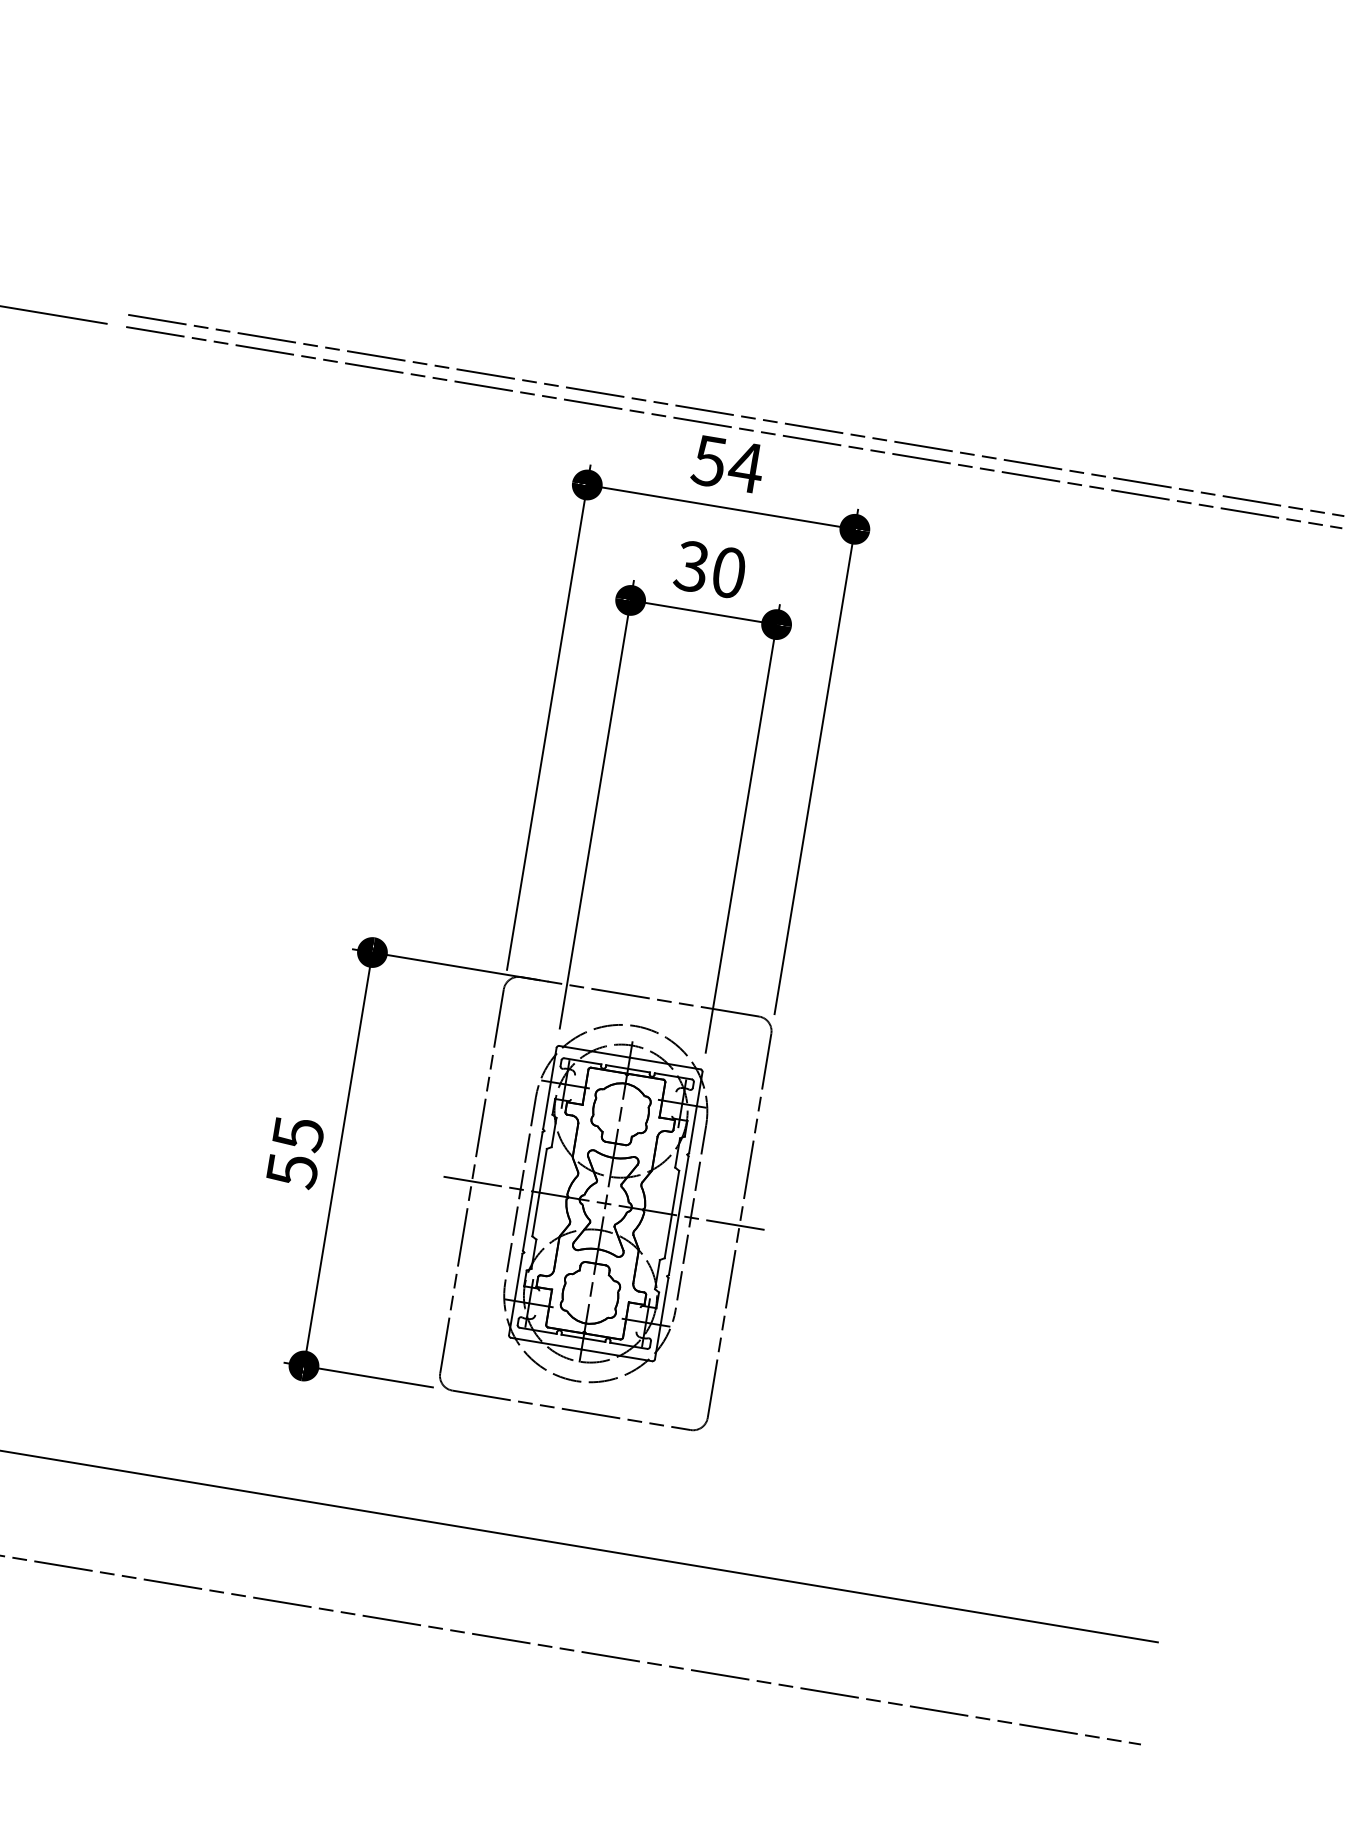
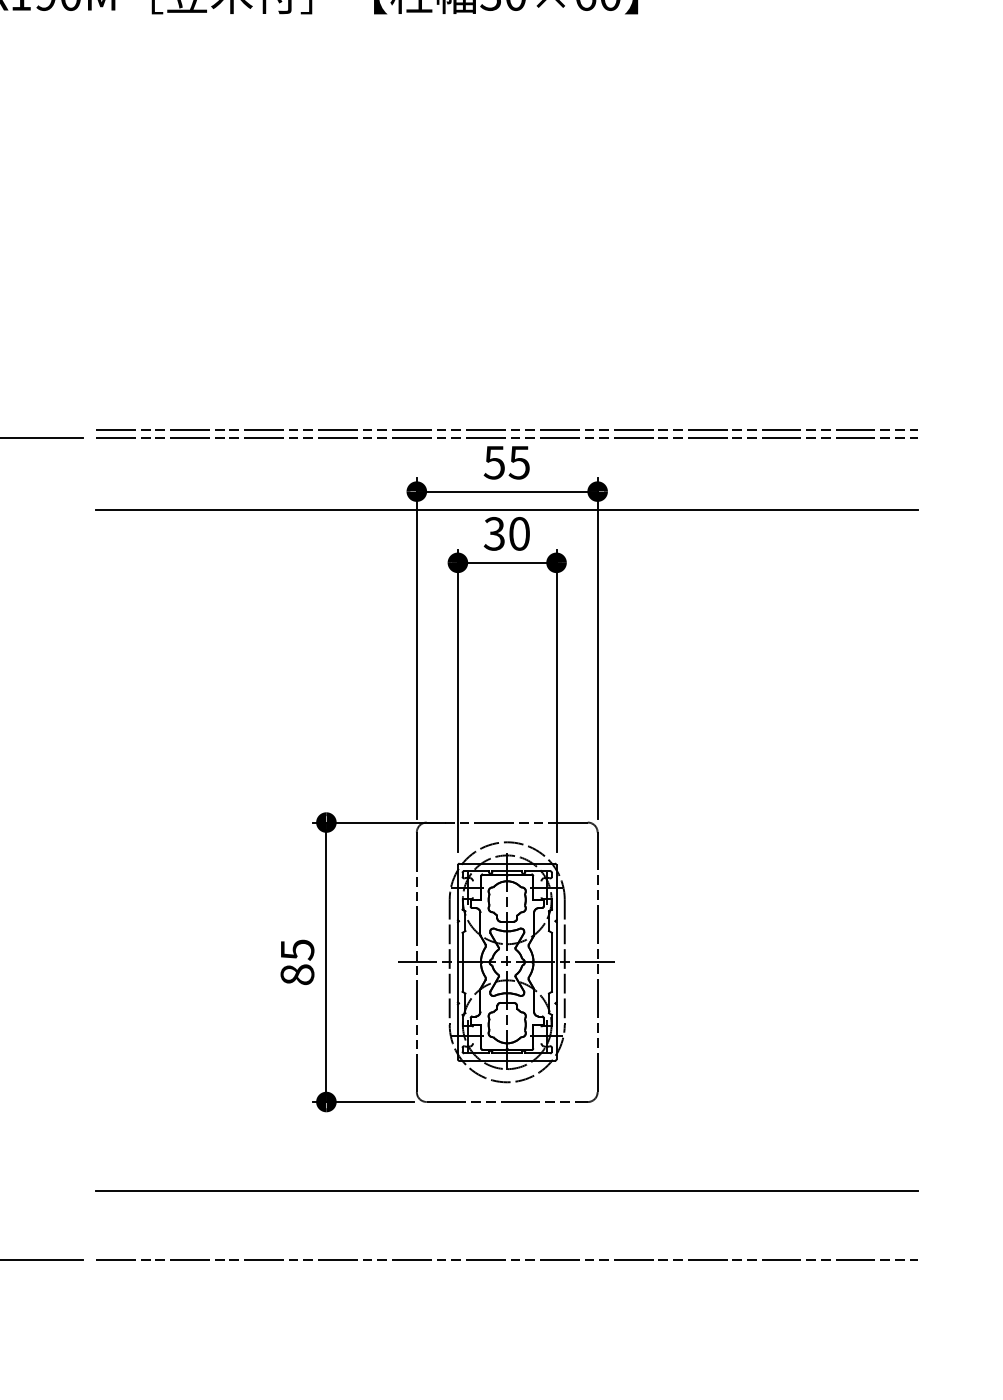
text: (746, 467) -> (519, 462), 54 -> 55
line: (716, 535) -> (507, 510), added
text: (292, 1170) -> (297, 974), 55 -> 85

